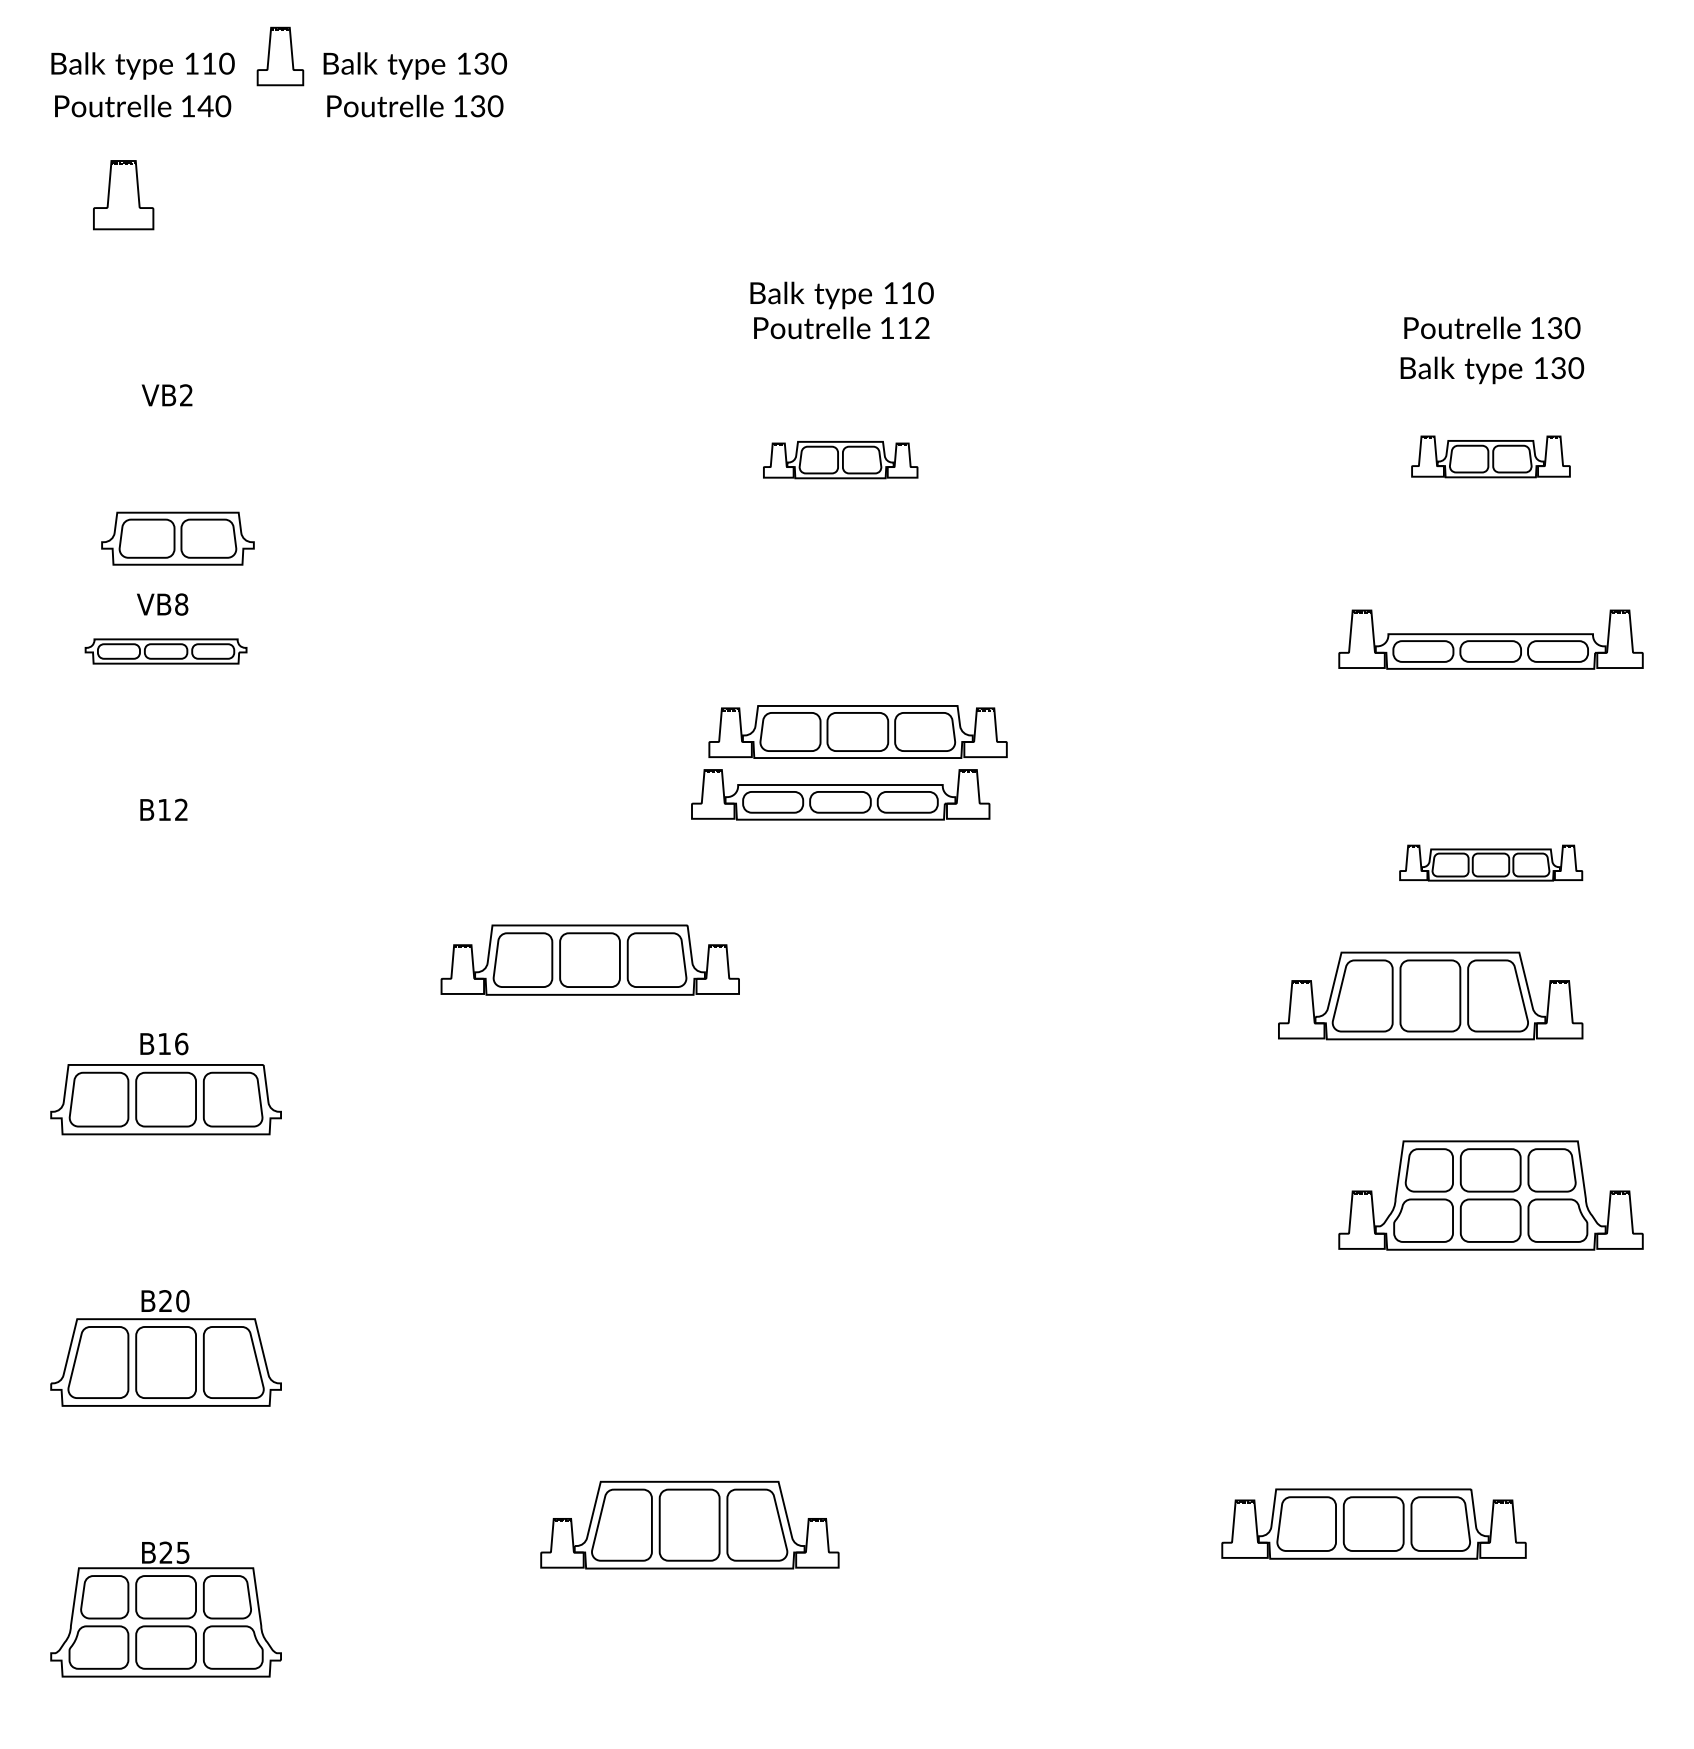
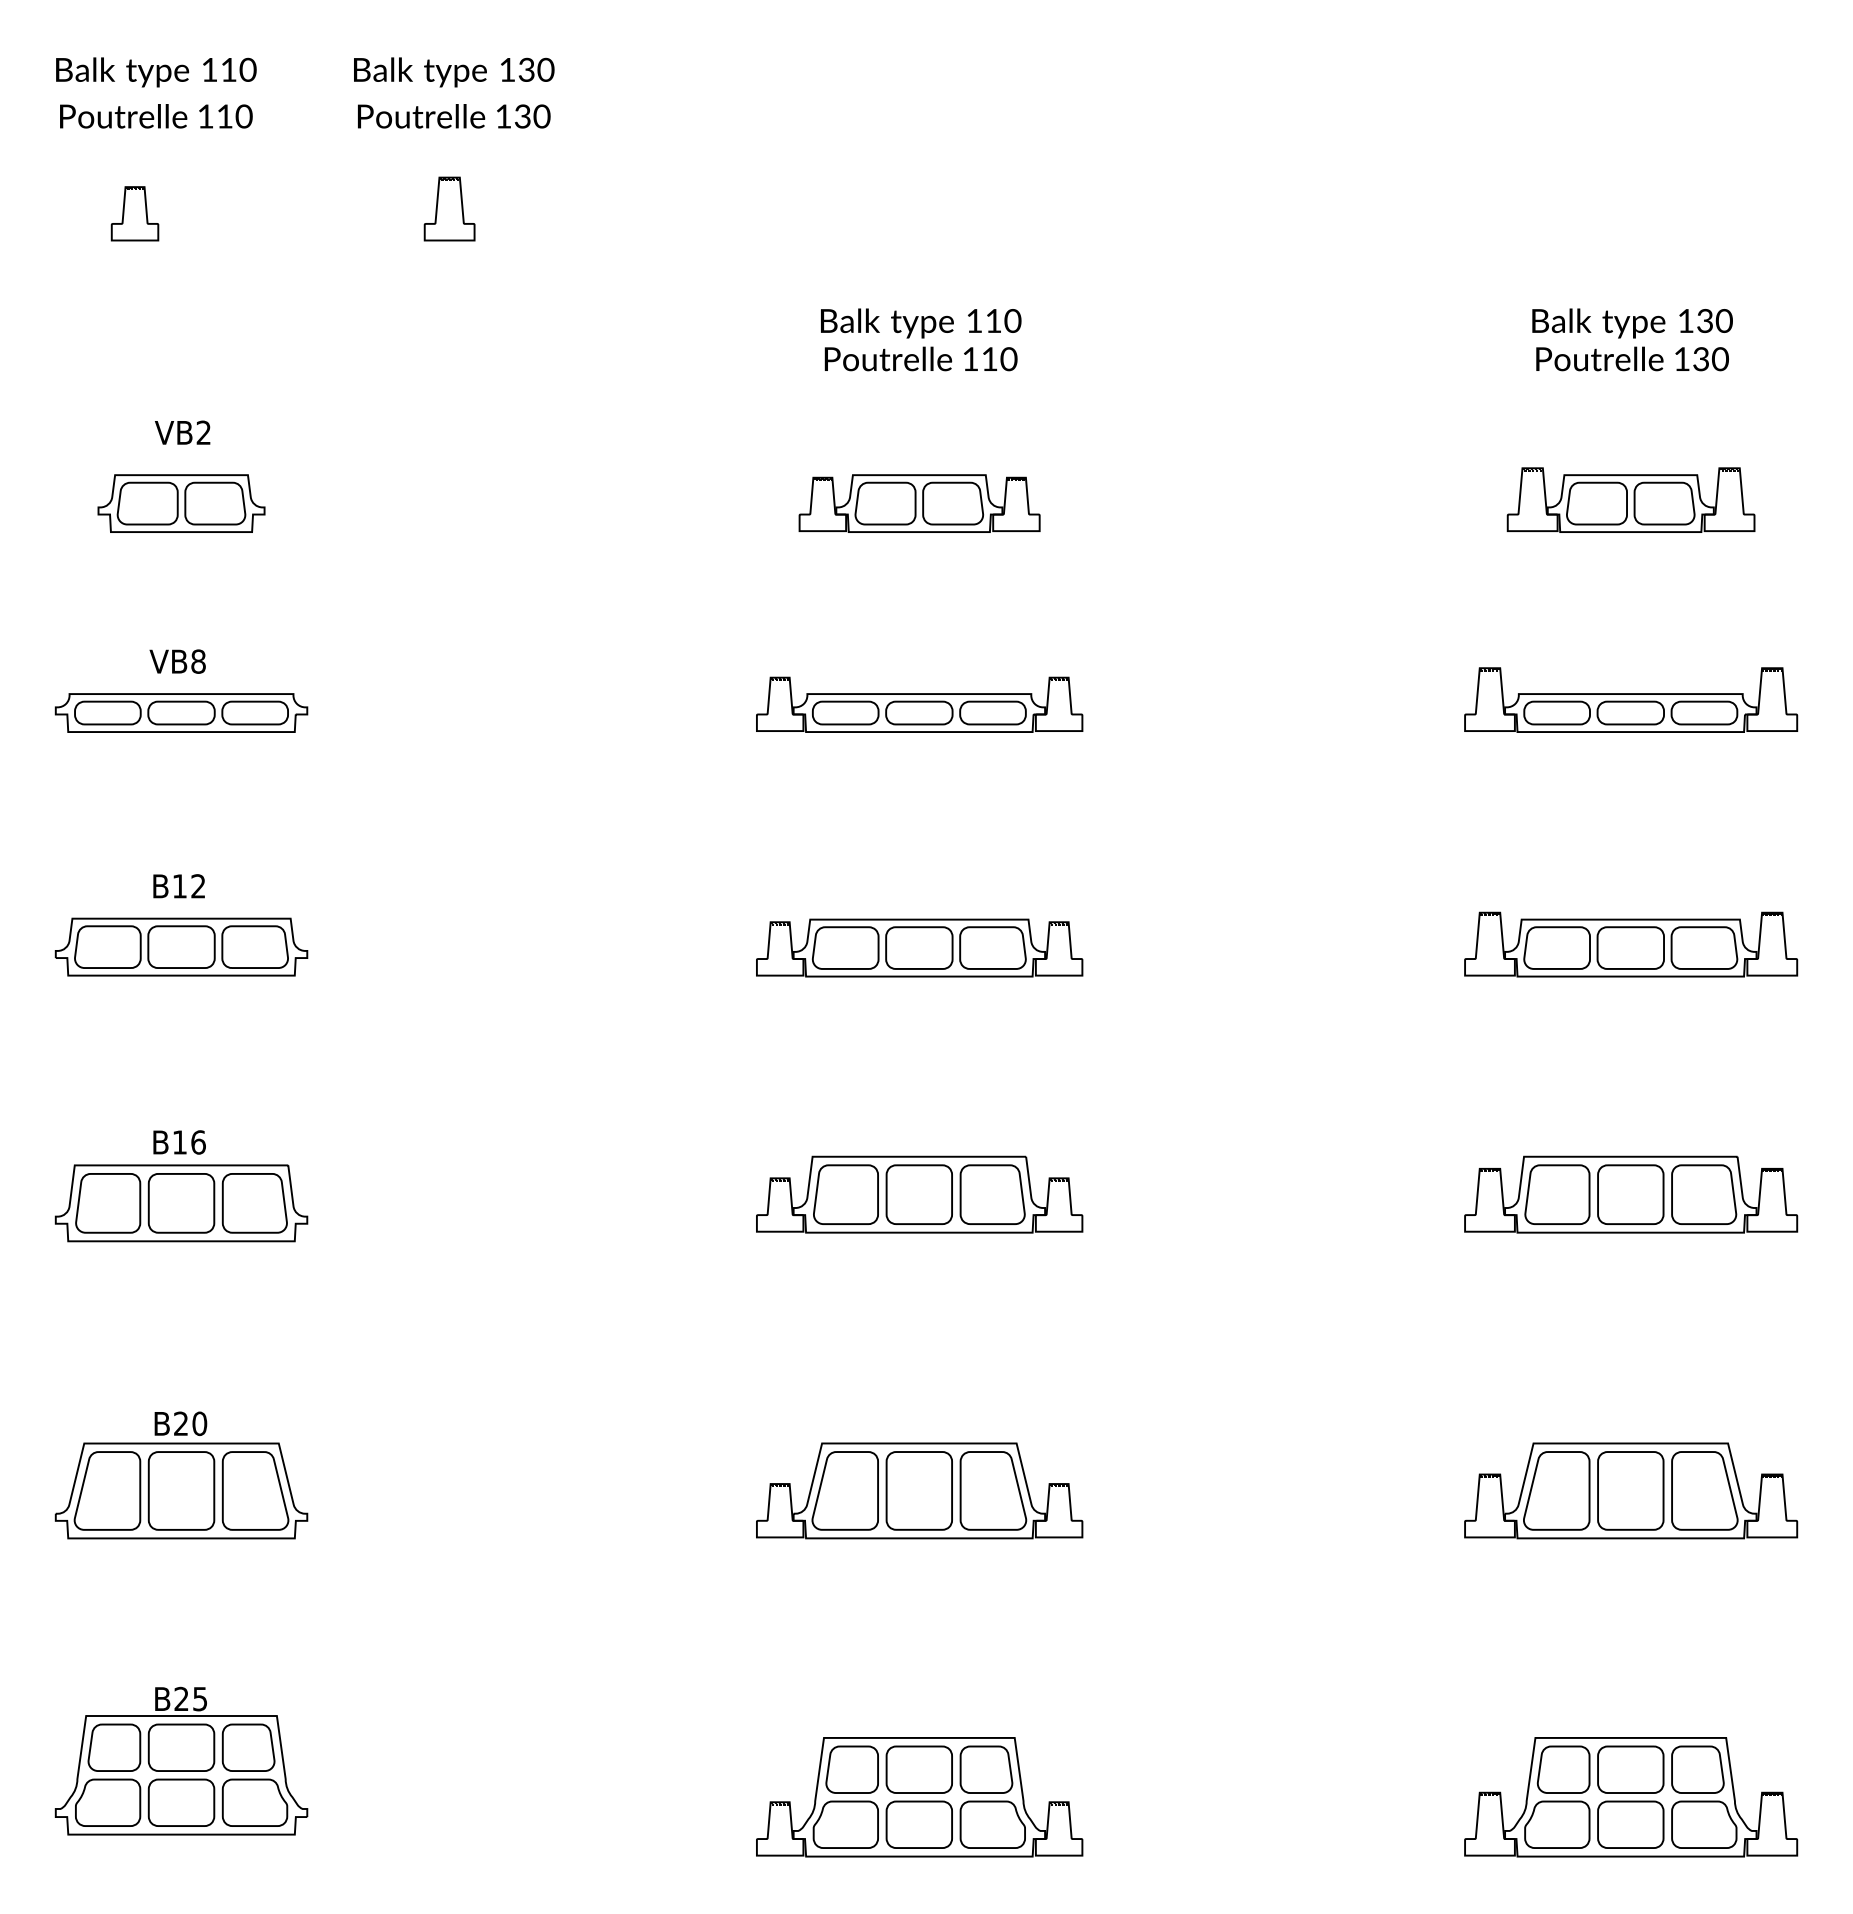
part: (280, 56) -> (449, 208), moved
text: (205, 106) -> (224, 116), 140 -> 110
part: (123, 194) -> (134, 213), size x0.71
text: (921, 328) -> (1008, 359), 112 -> 110
text: (1492, 370) -> (1632, 323), moved
part: (1490, 456) -> (1630, 499), size x1.43
part: (840, 460) -> (919, 503), size x1.43
part: (177, 538) -> (181, 503), moved
part: (166, 651) -> (181, 712), size x1.43
part: (857, 731) -> (919, 947), moved
part: (840, 794) -> (919, 704), moved
part: (1491, 863) -> (1631, 944), size x1.67
part: (166, 864) -> (181, 946), added
part: (590, 959) -> (919, 1194), moved
part: (1431, 995) -> (1631, 1490), moved
part: (1491, 1195) -> (1631, 1797), moved
part: (1374, 1523) -> (1631, 1194), moved
part: (689, 1524) -> (919, 1490), moved
part: (840, 1642) -> (919, 1797), added

